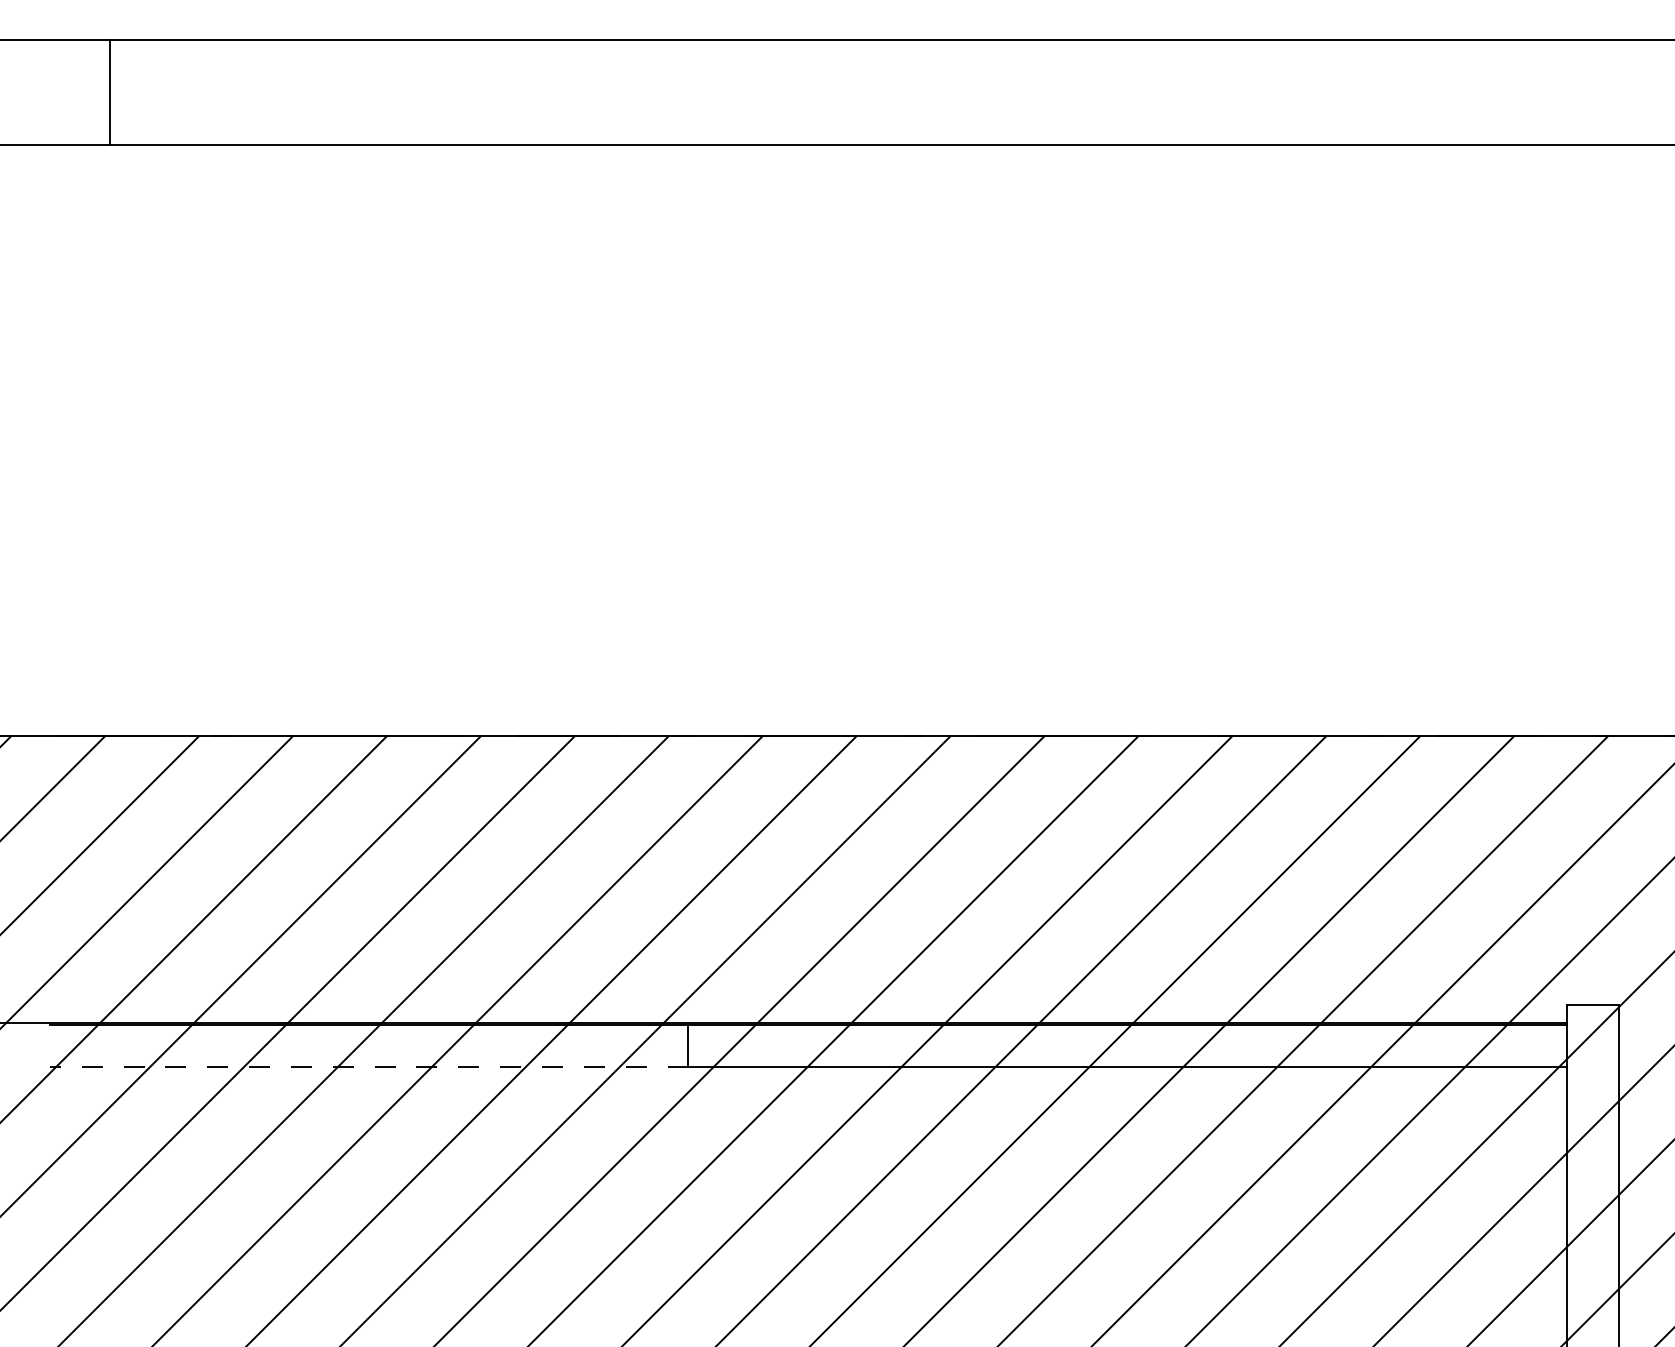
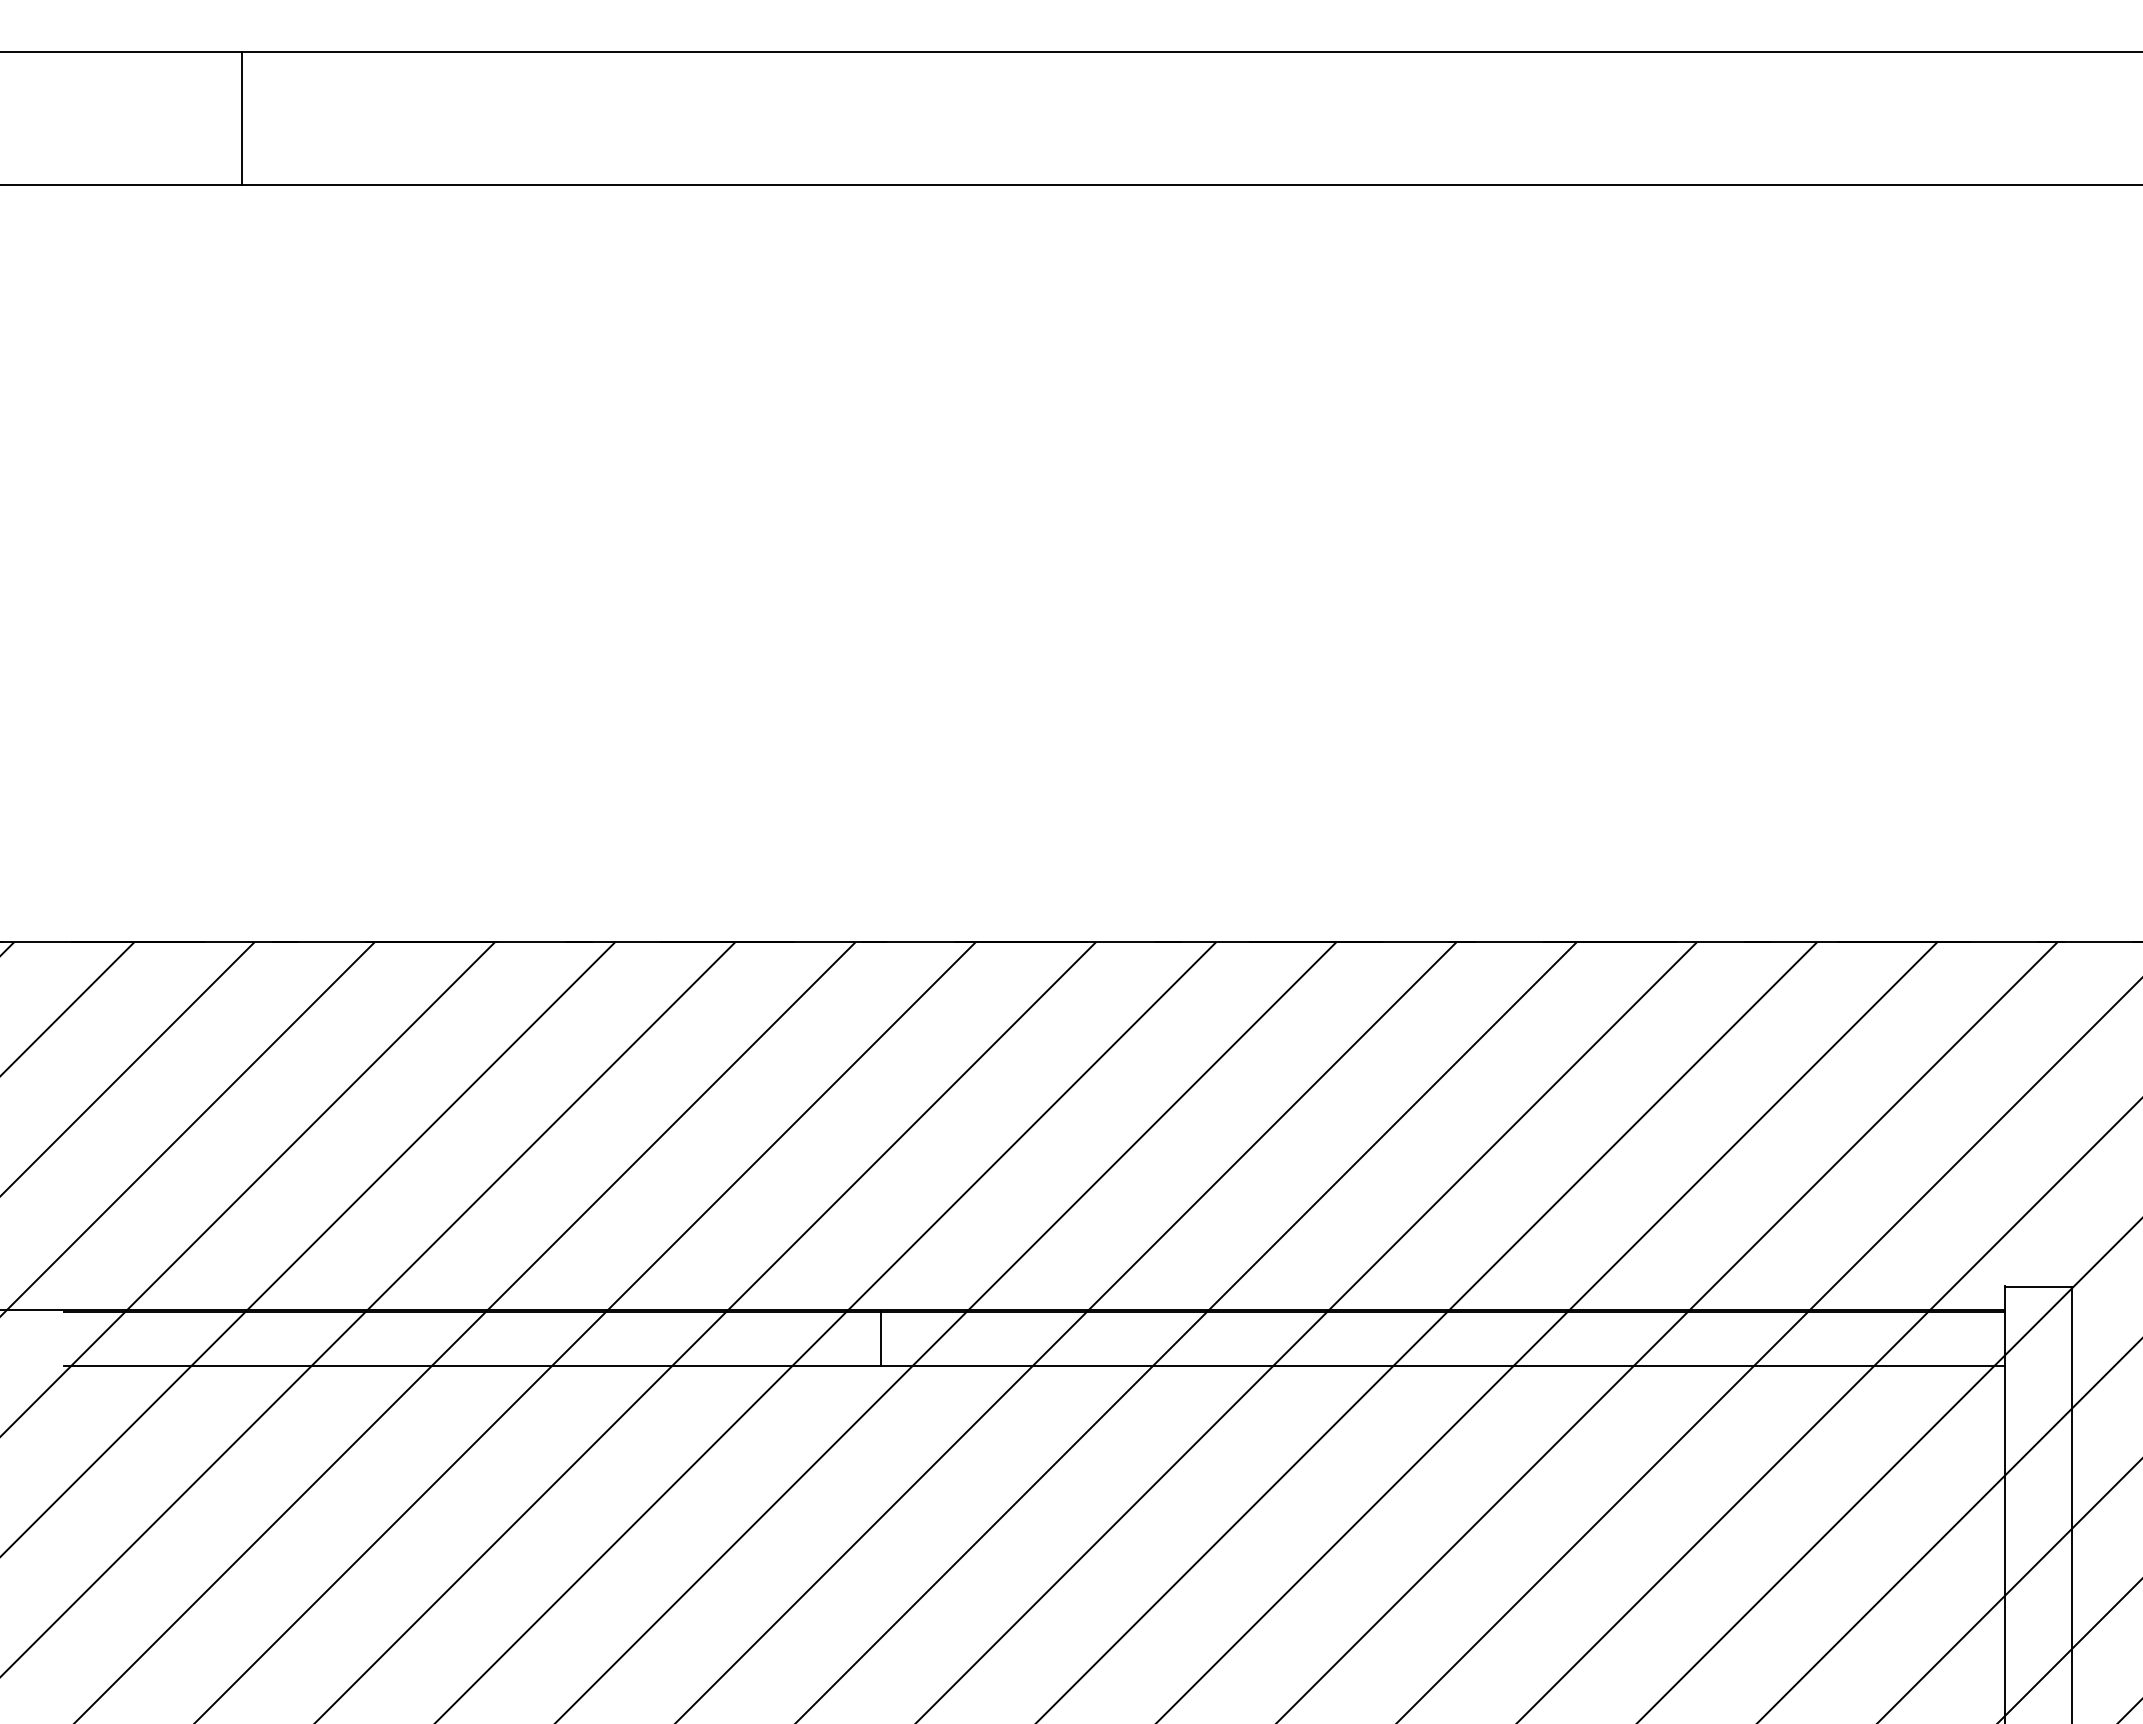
line: (109, 92) -> (241, 118), moved
line: (369, 1066) -> (472, 1365), dashed -> solid

